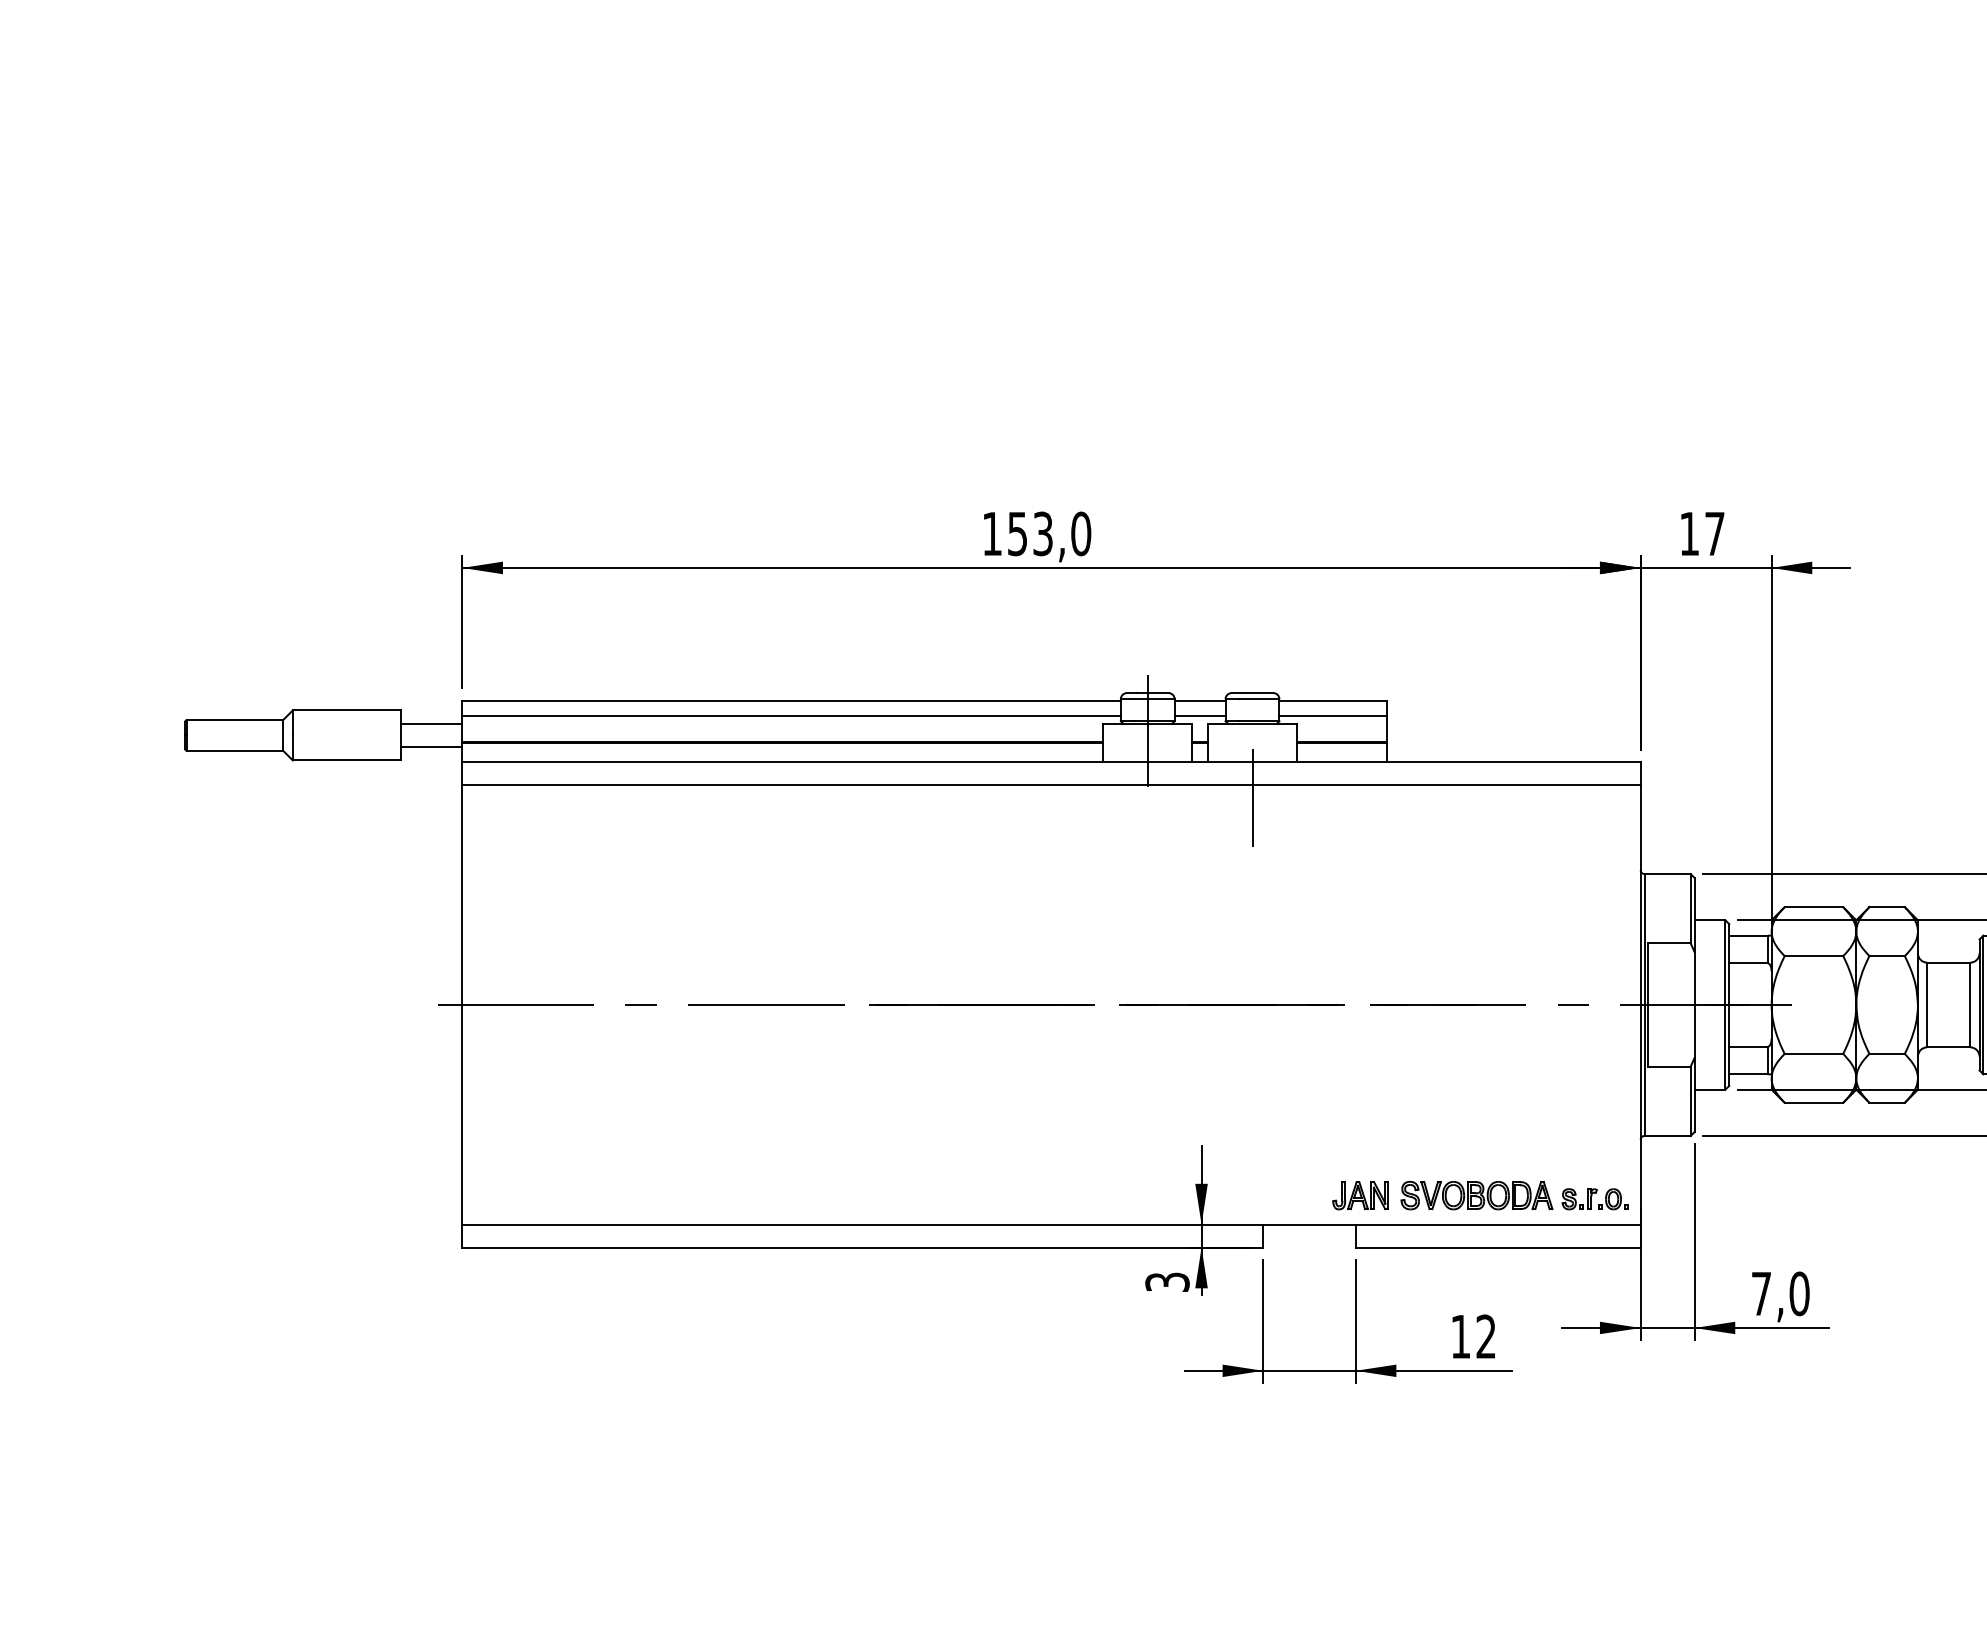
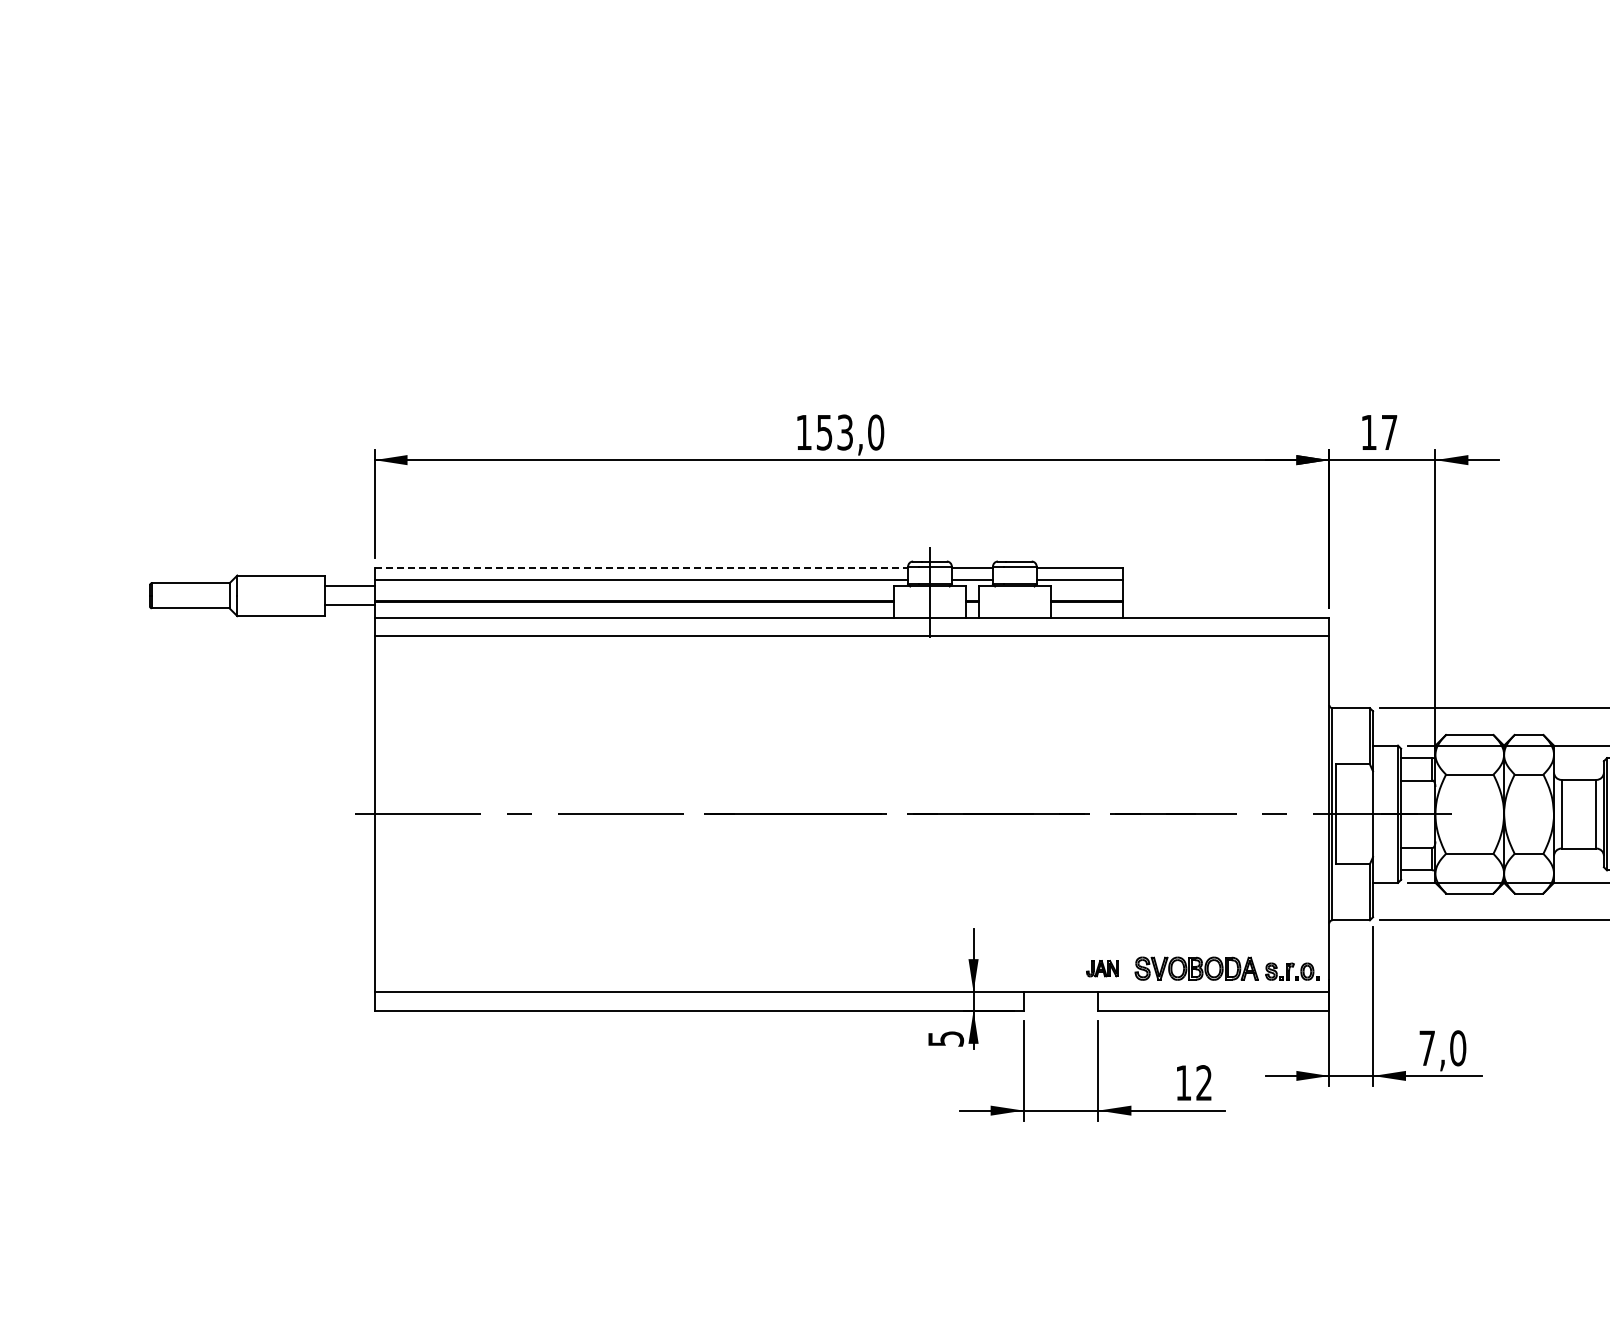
line: (791, 700) -> (641, 567), solid -> dashed
line: (1252, 797) -> (1014, 646), removed
part: (1360, 1195) -> (1102, 968), size x0.7
text: (1166, 1281) -> (945, 1038), 3 -> 5

